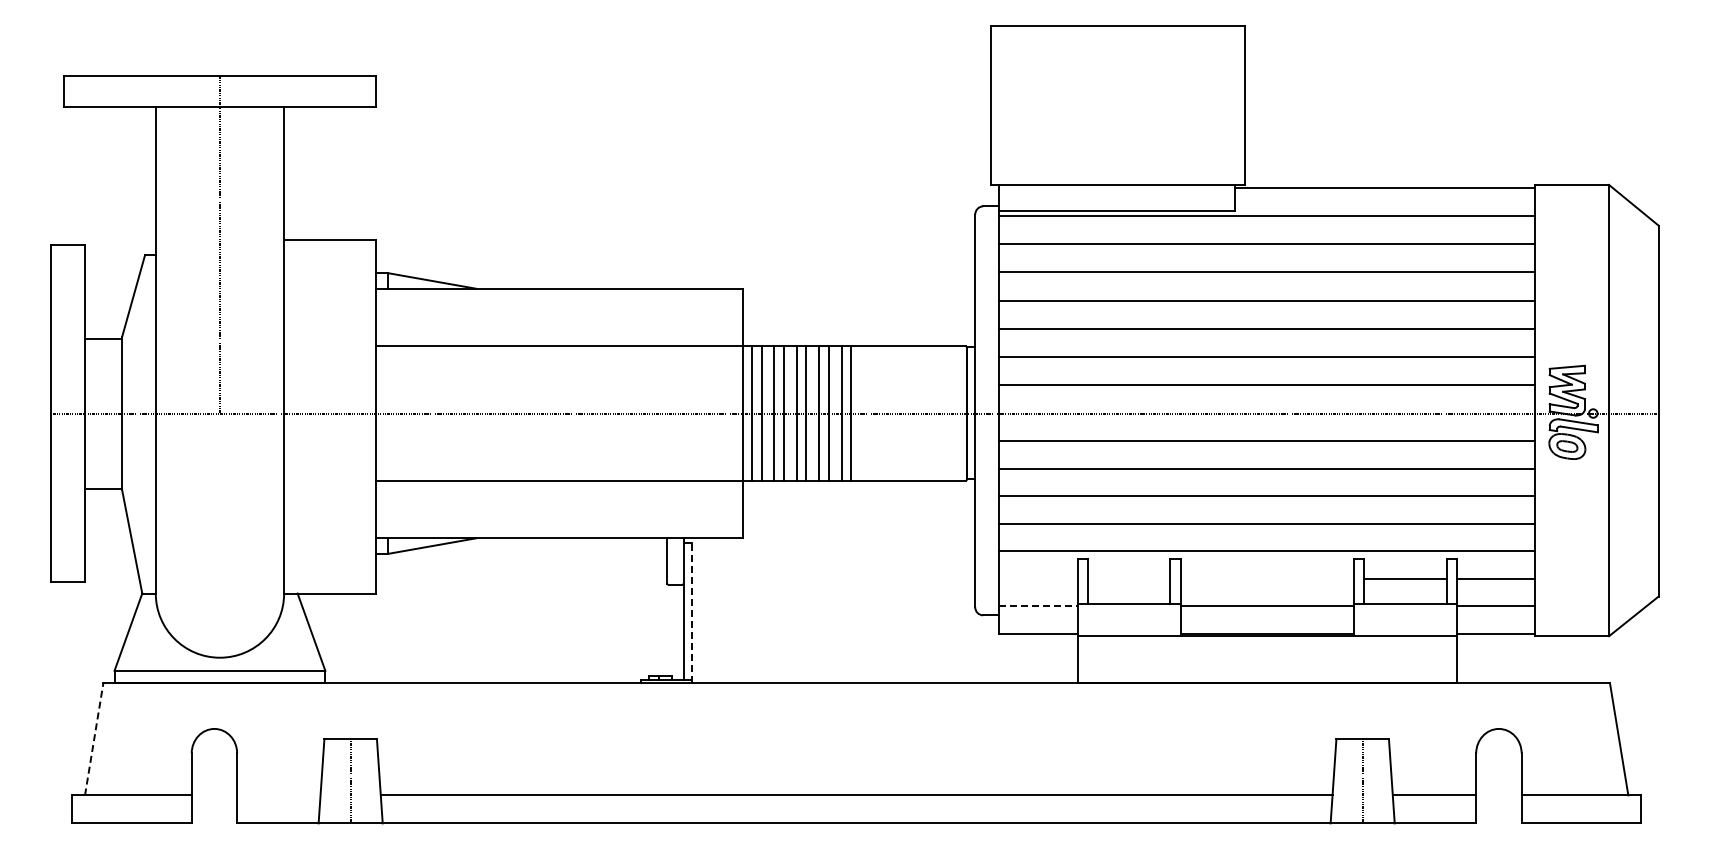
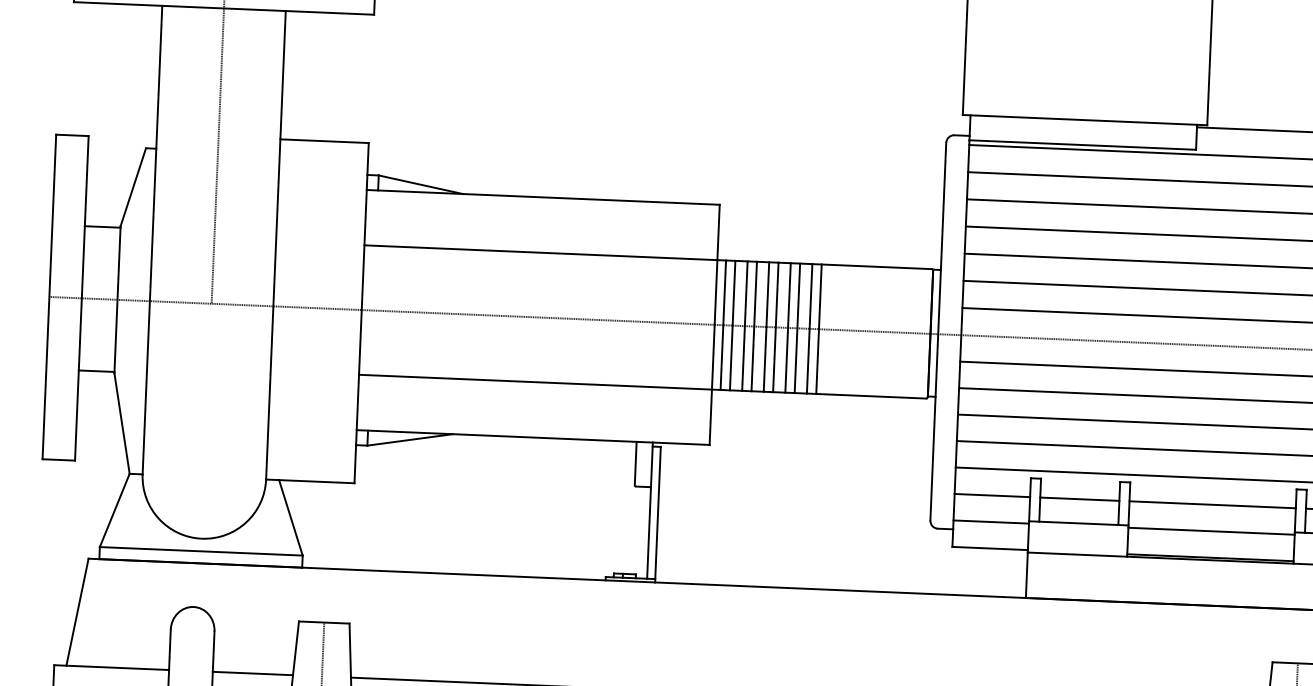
line: (1038, 578) -> (992, 495), added
line: (1129, 578) -> (1080, 499), added
line: (1266, 578) -> (1211, 504), added
line: (1038, 606) -> (991, 522), dashed -> solid
line: (692, 612) -> (658, 514), dashed -> solid
line: (94, 739) -> (77, 612), dashed -> solid
line: (278, 795) -> (252, 673), added

